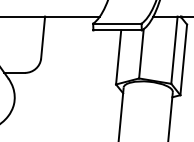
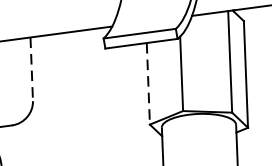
line: (43, 38) -> (32, 70), solid -> dashed
line: (118, 57) -> (148, 83), solid -> dashed

